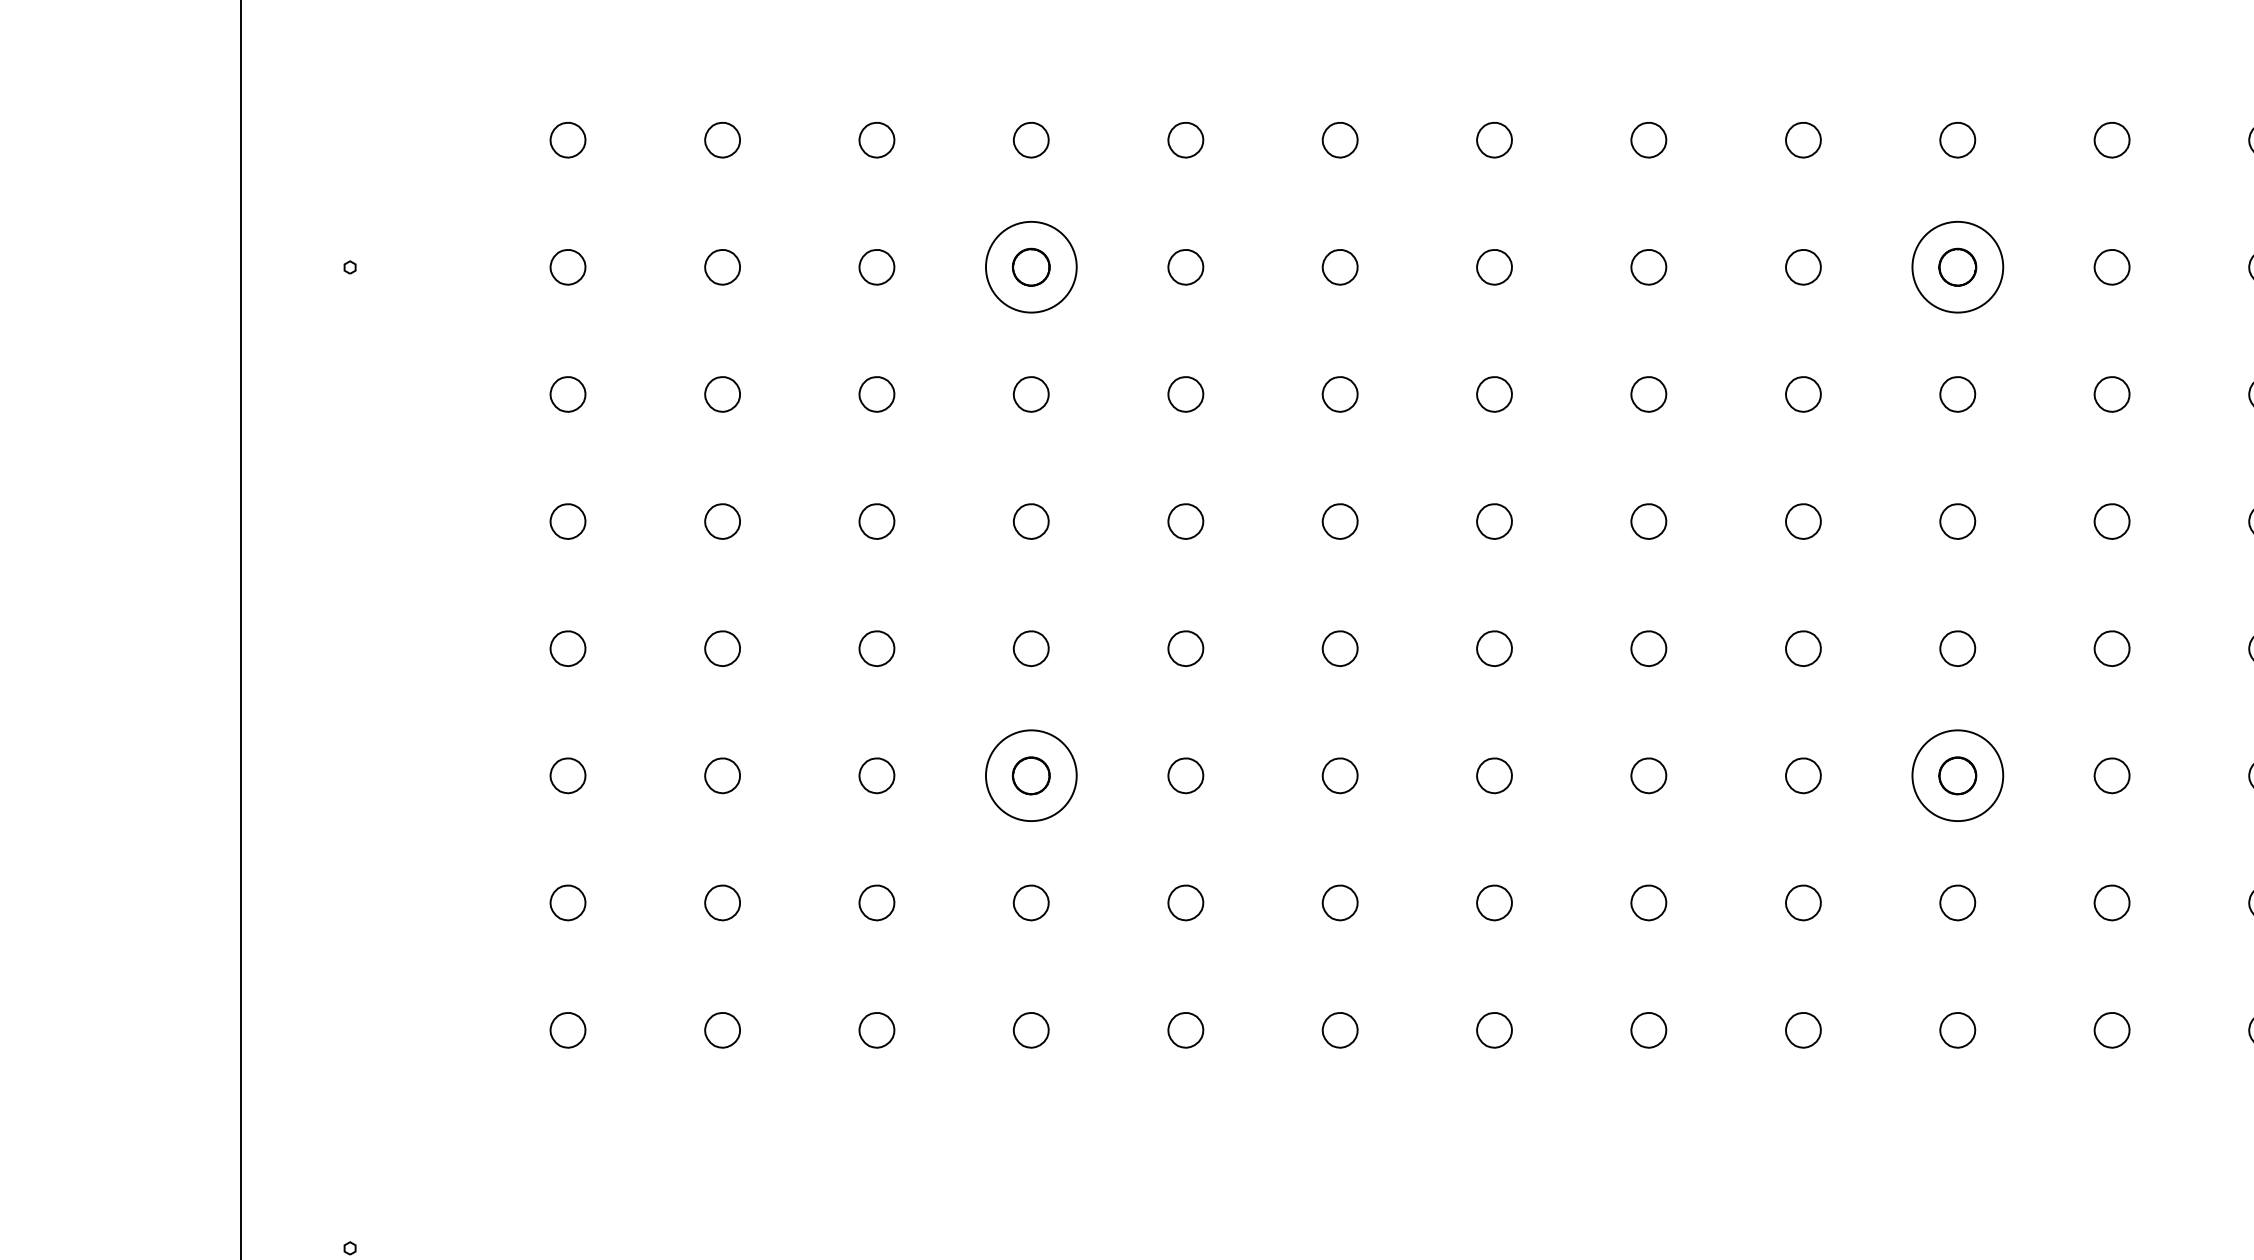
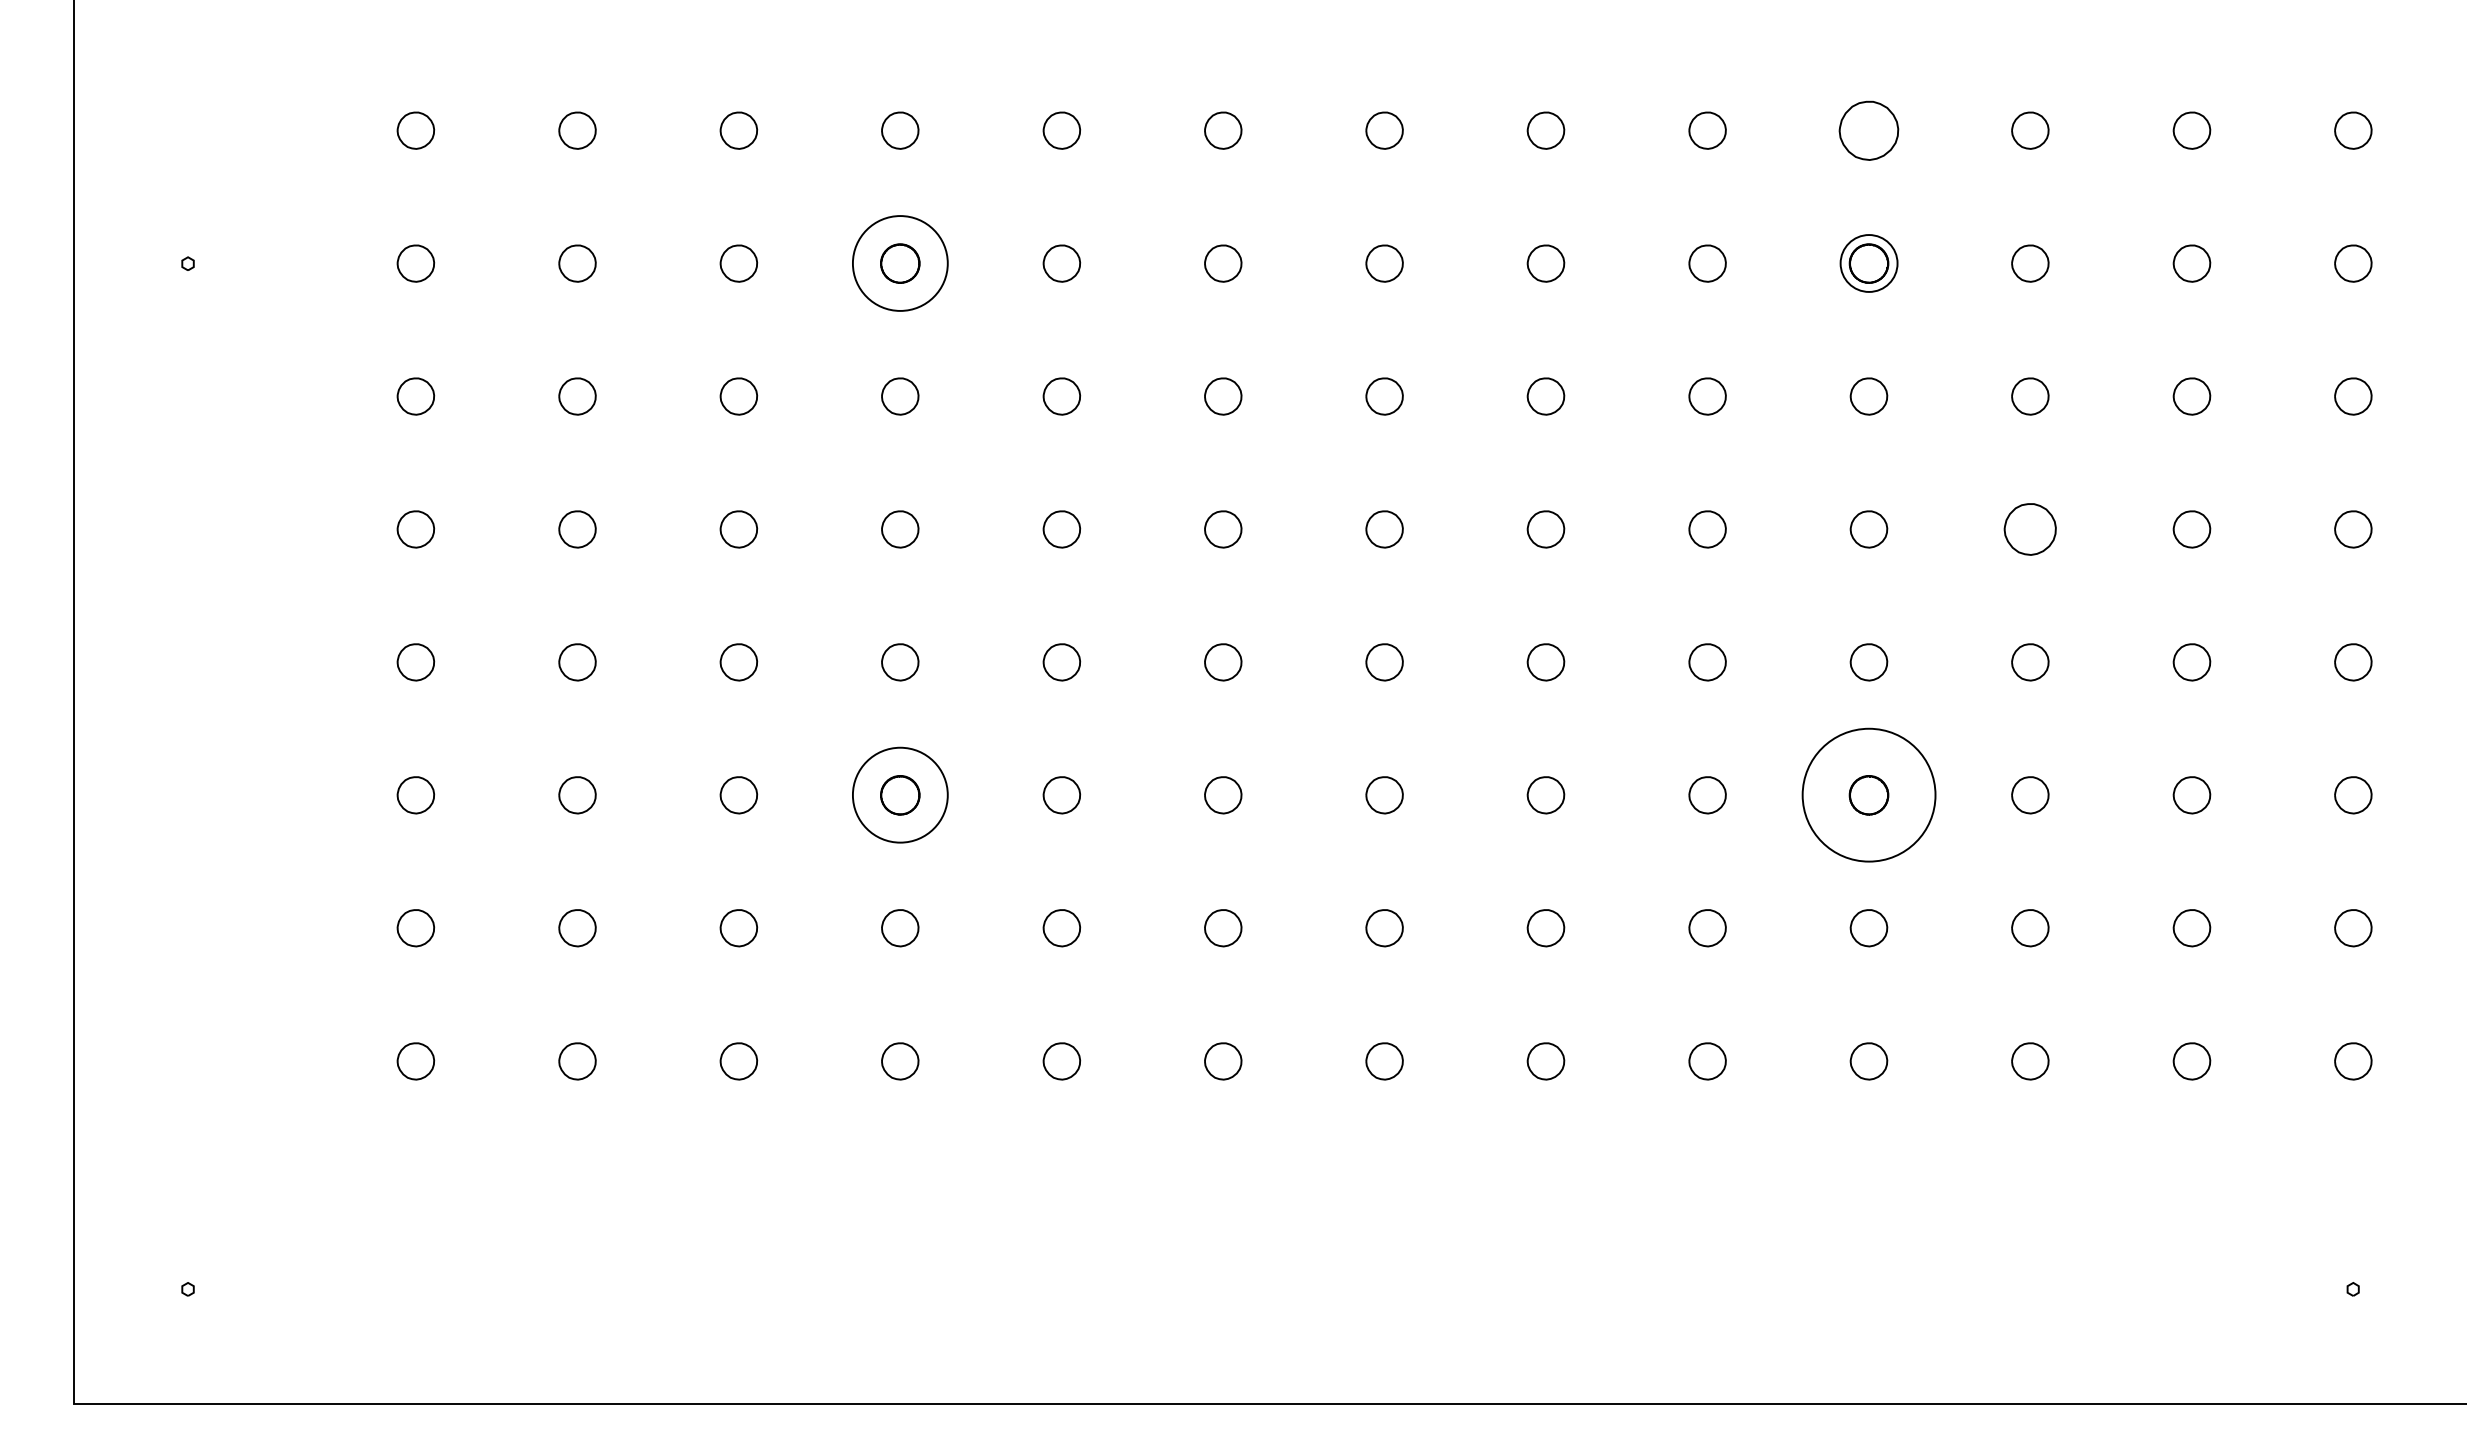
part: (1957, 140) -> (1868, 130), size x1.6
circle: (1957, 267) -> (1868, 263), size x0.6
part: (2112, 521) -> (2030, 529), size x1.4
circle: (1957, 775) -> (1868, 794), size x1.4

